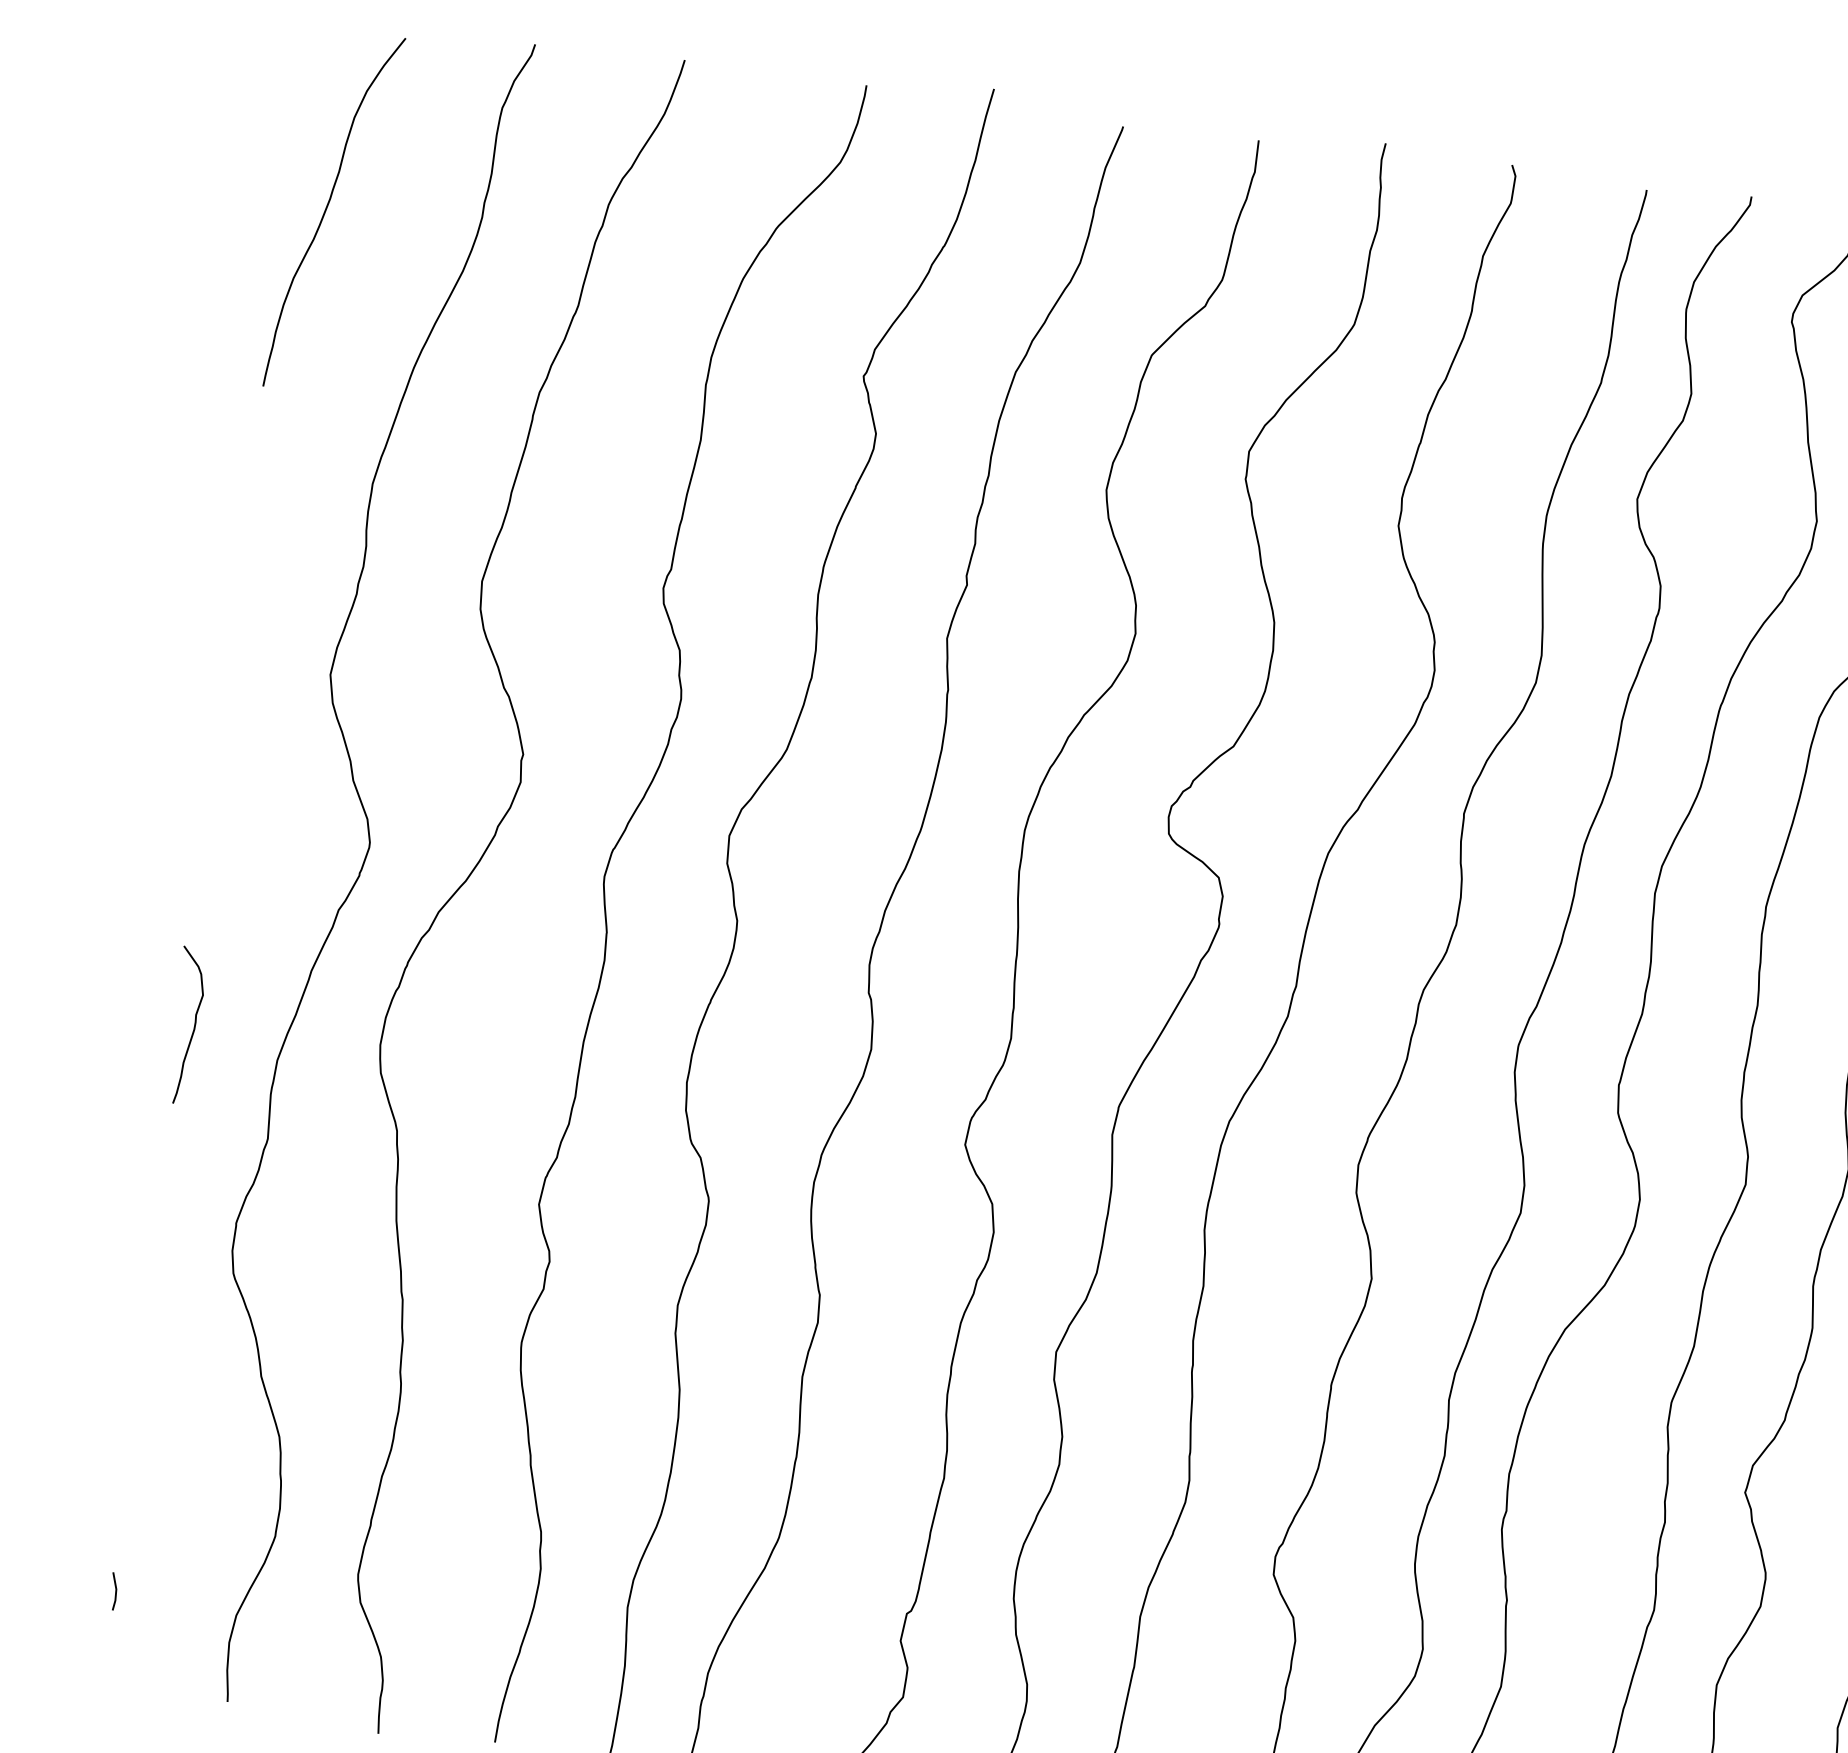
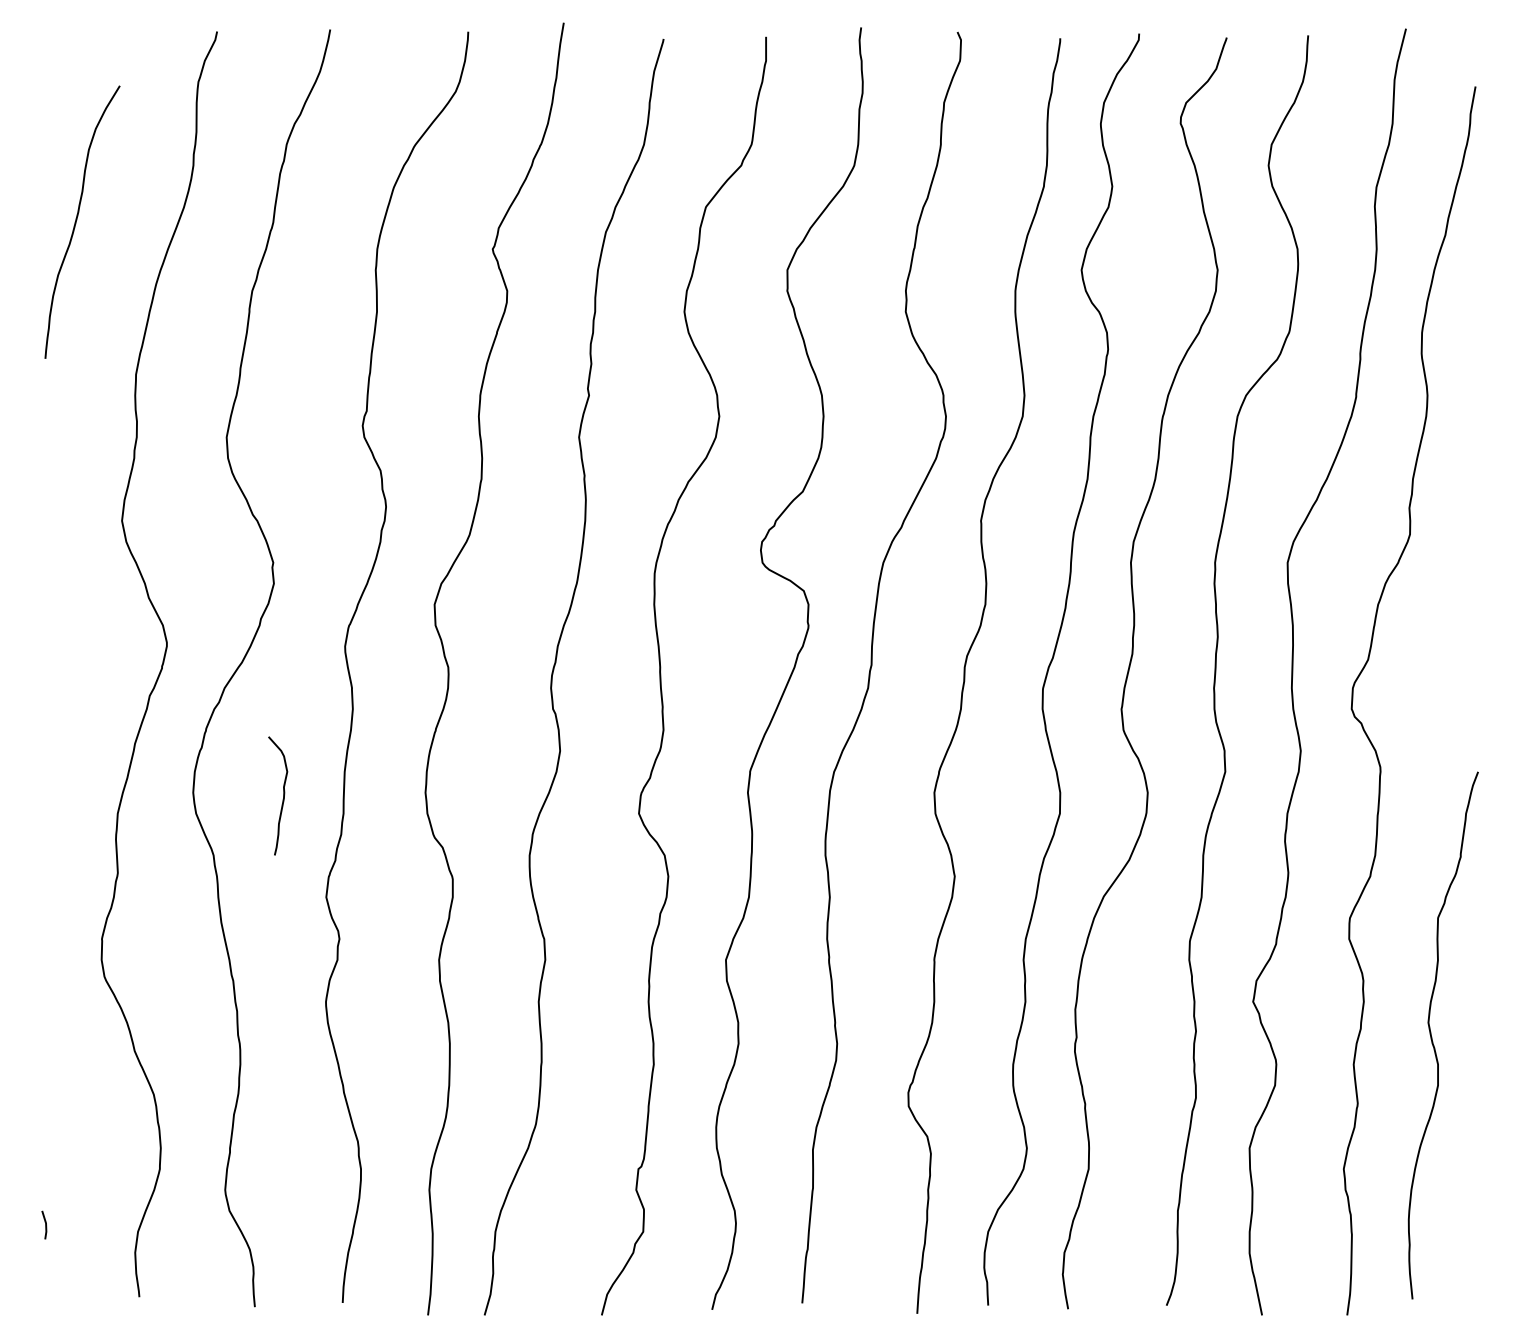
curve: (327, 209) -> (77, 220), moved
curve: (194, 1025) -> (283, 795), moved

